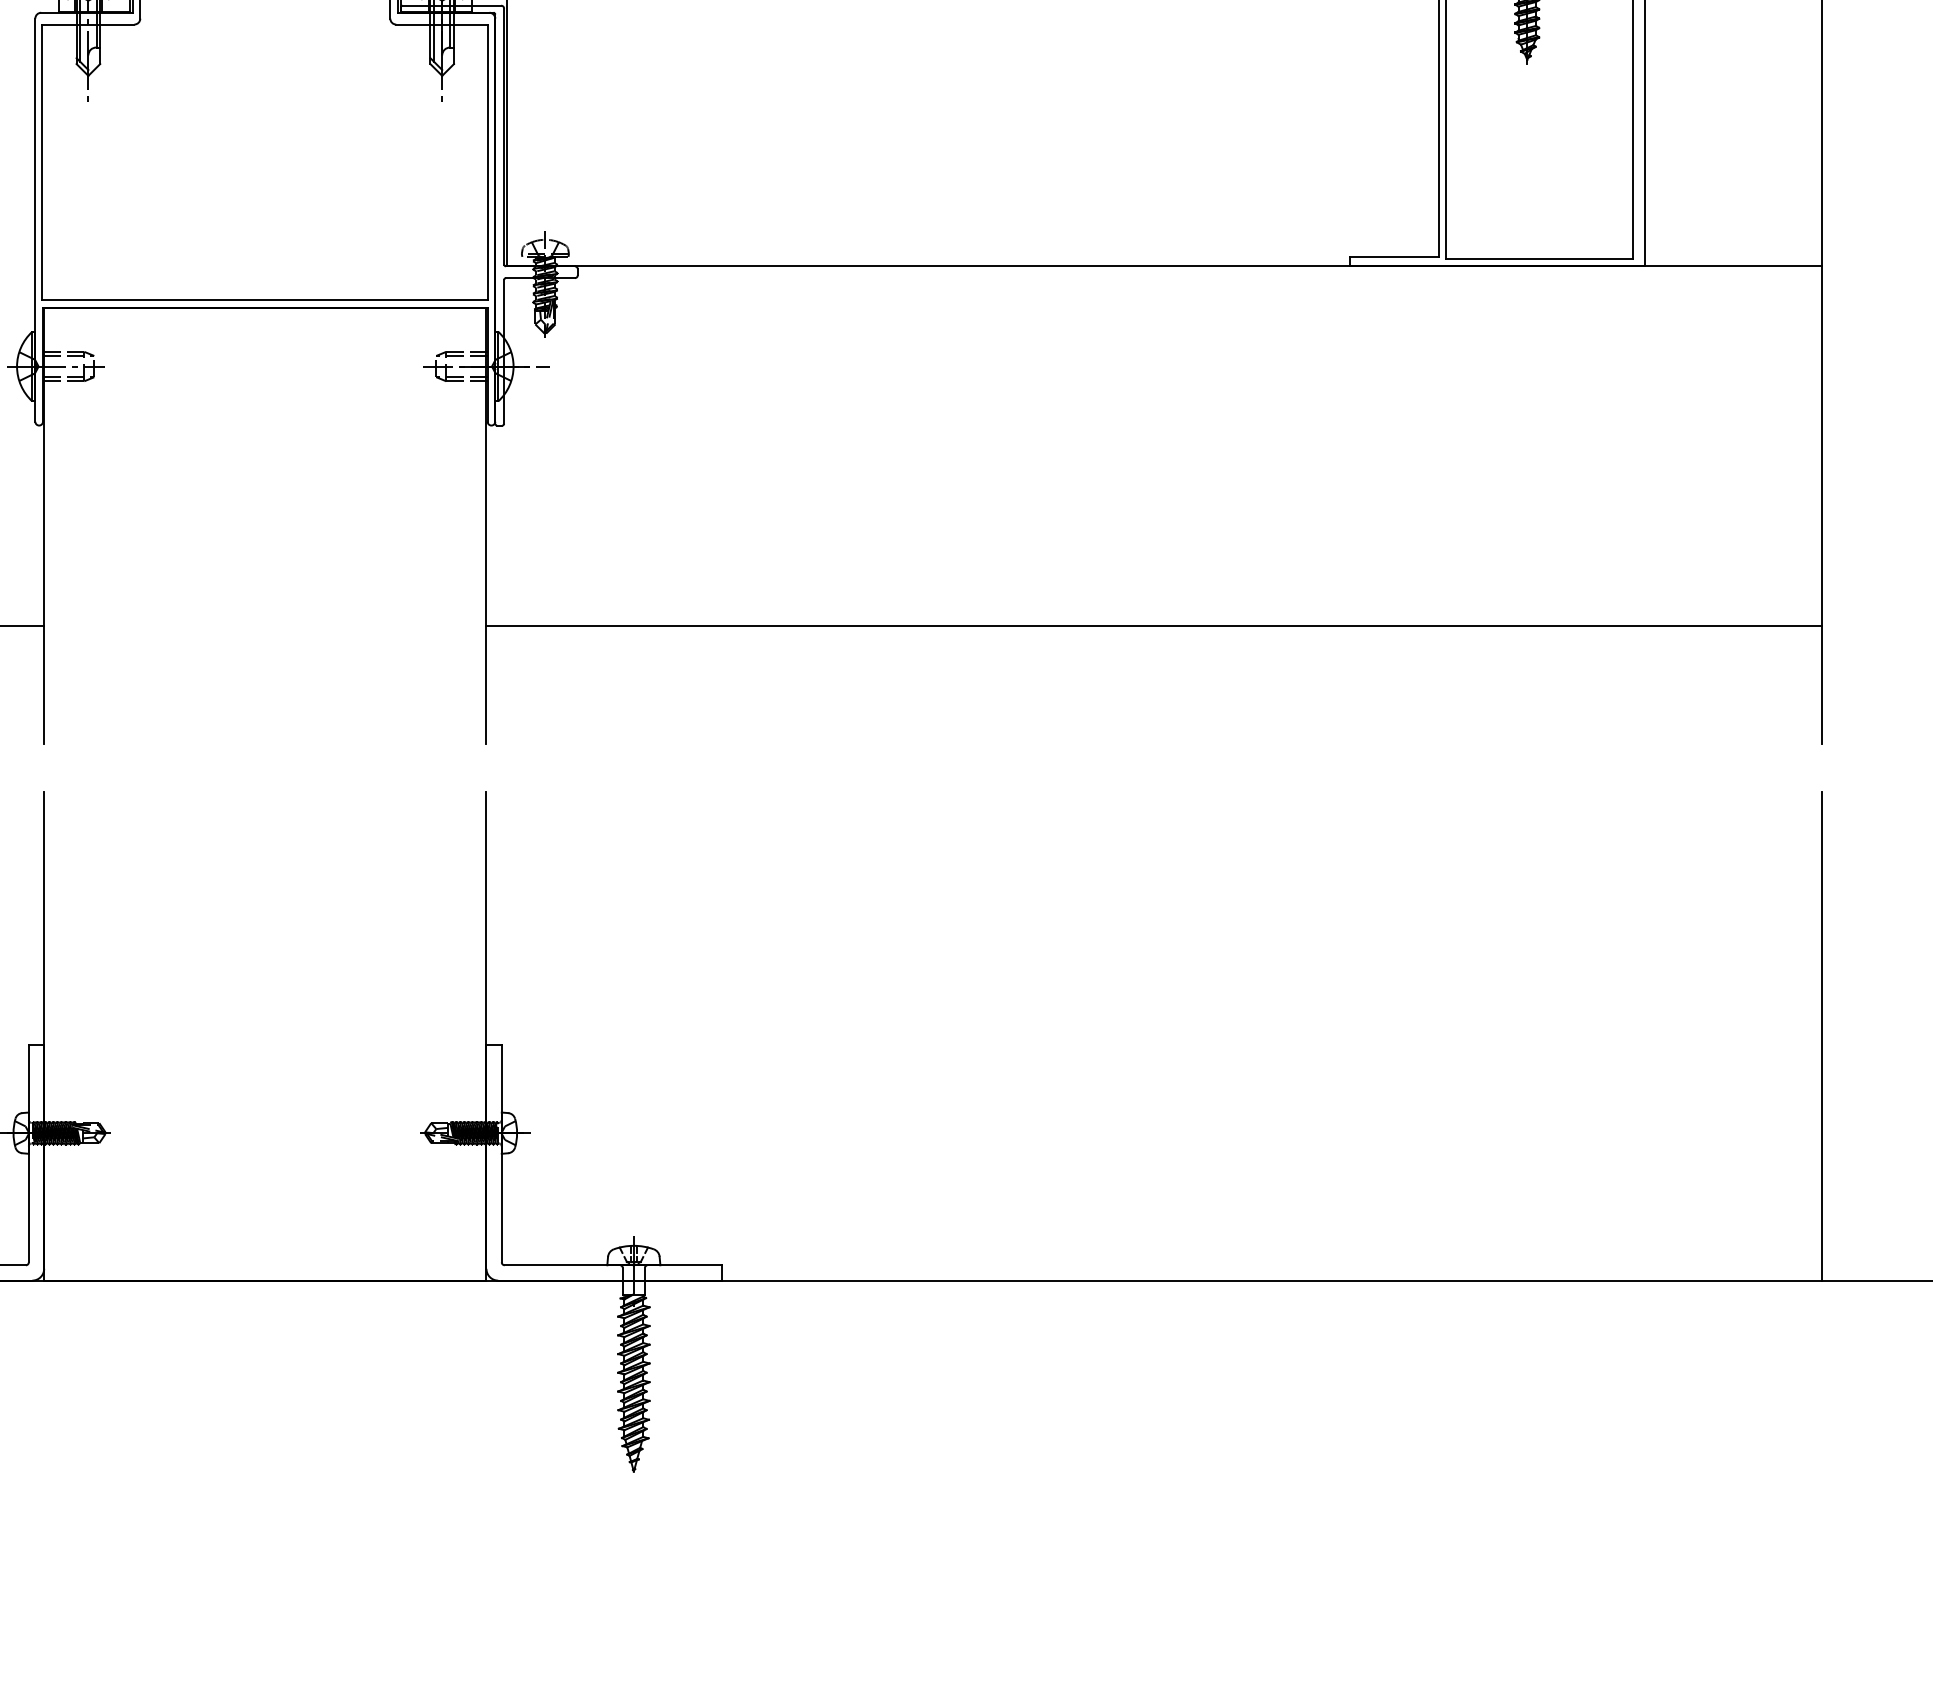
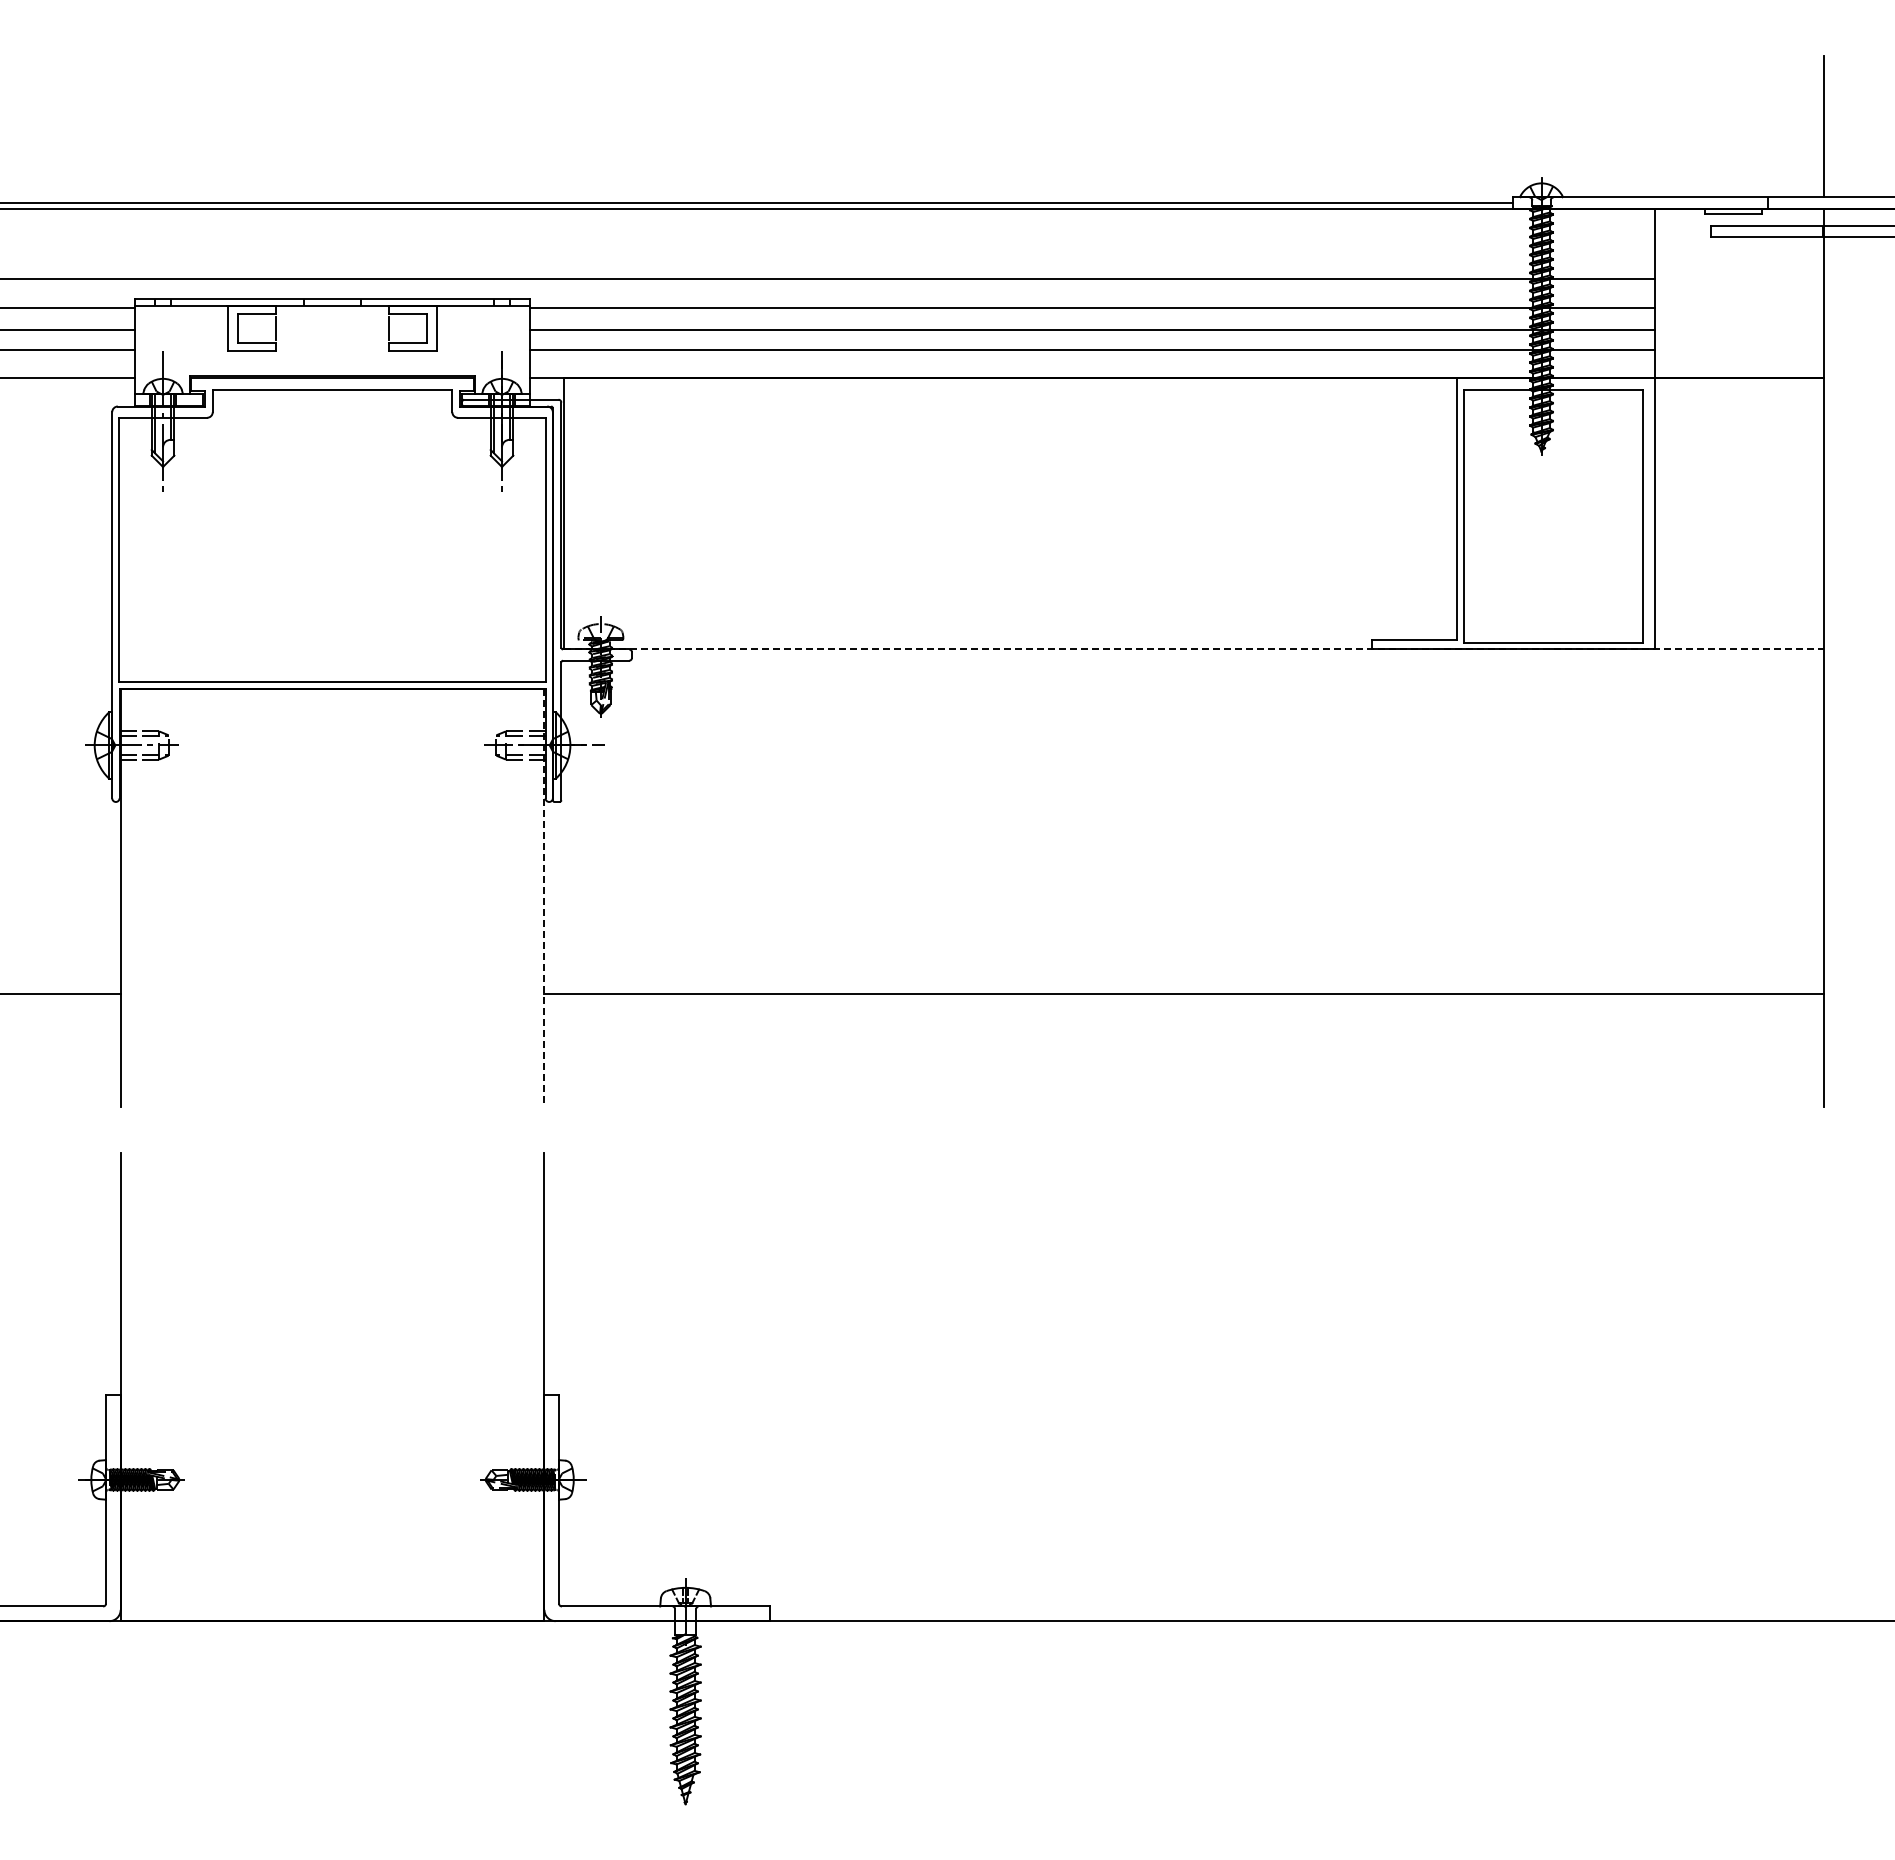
line: (1165, 266) -> (1194, 649), solid -> dashed
line: (486, 526) -> (544, 898), solid -> dashed
line: (1822, 1035) -> (1824, 1386), removed

